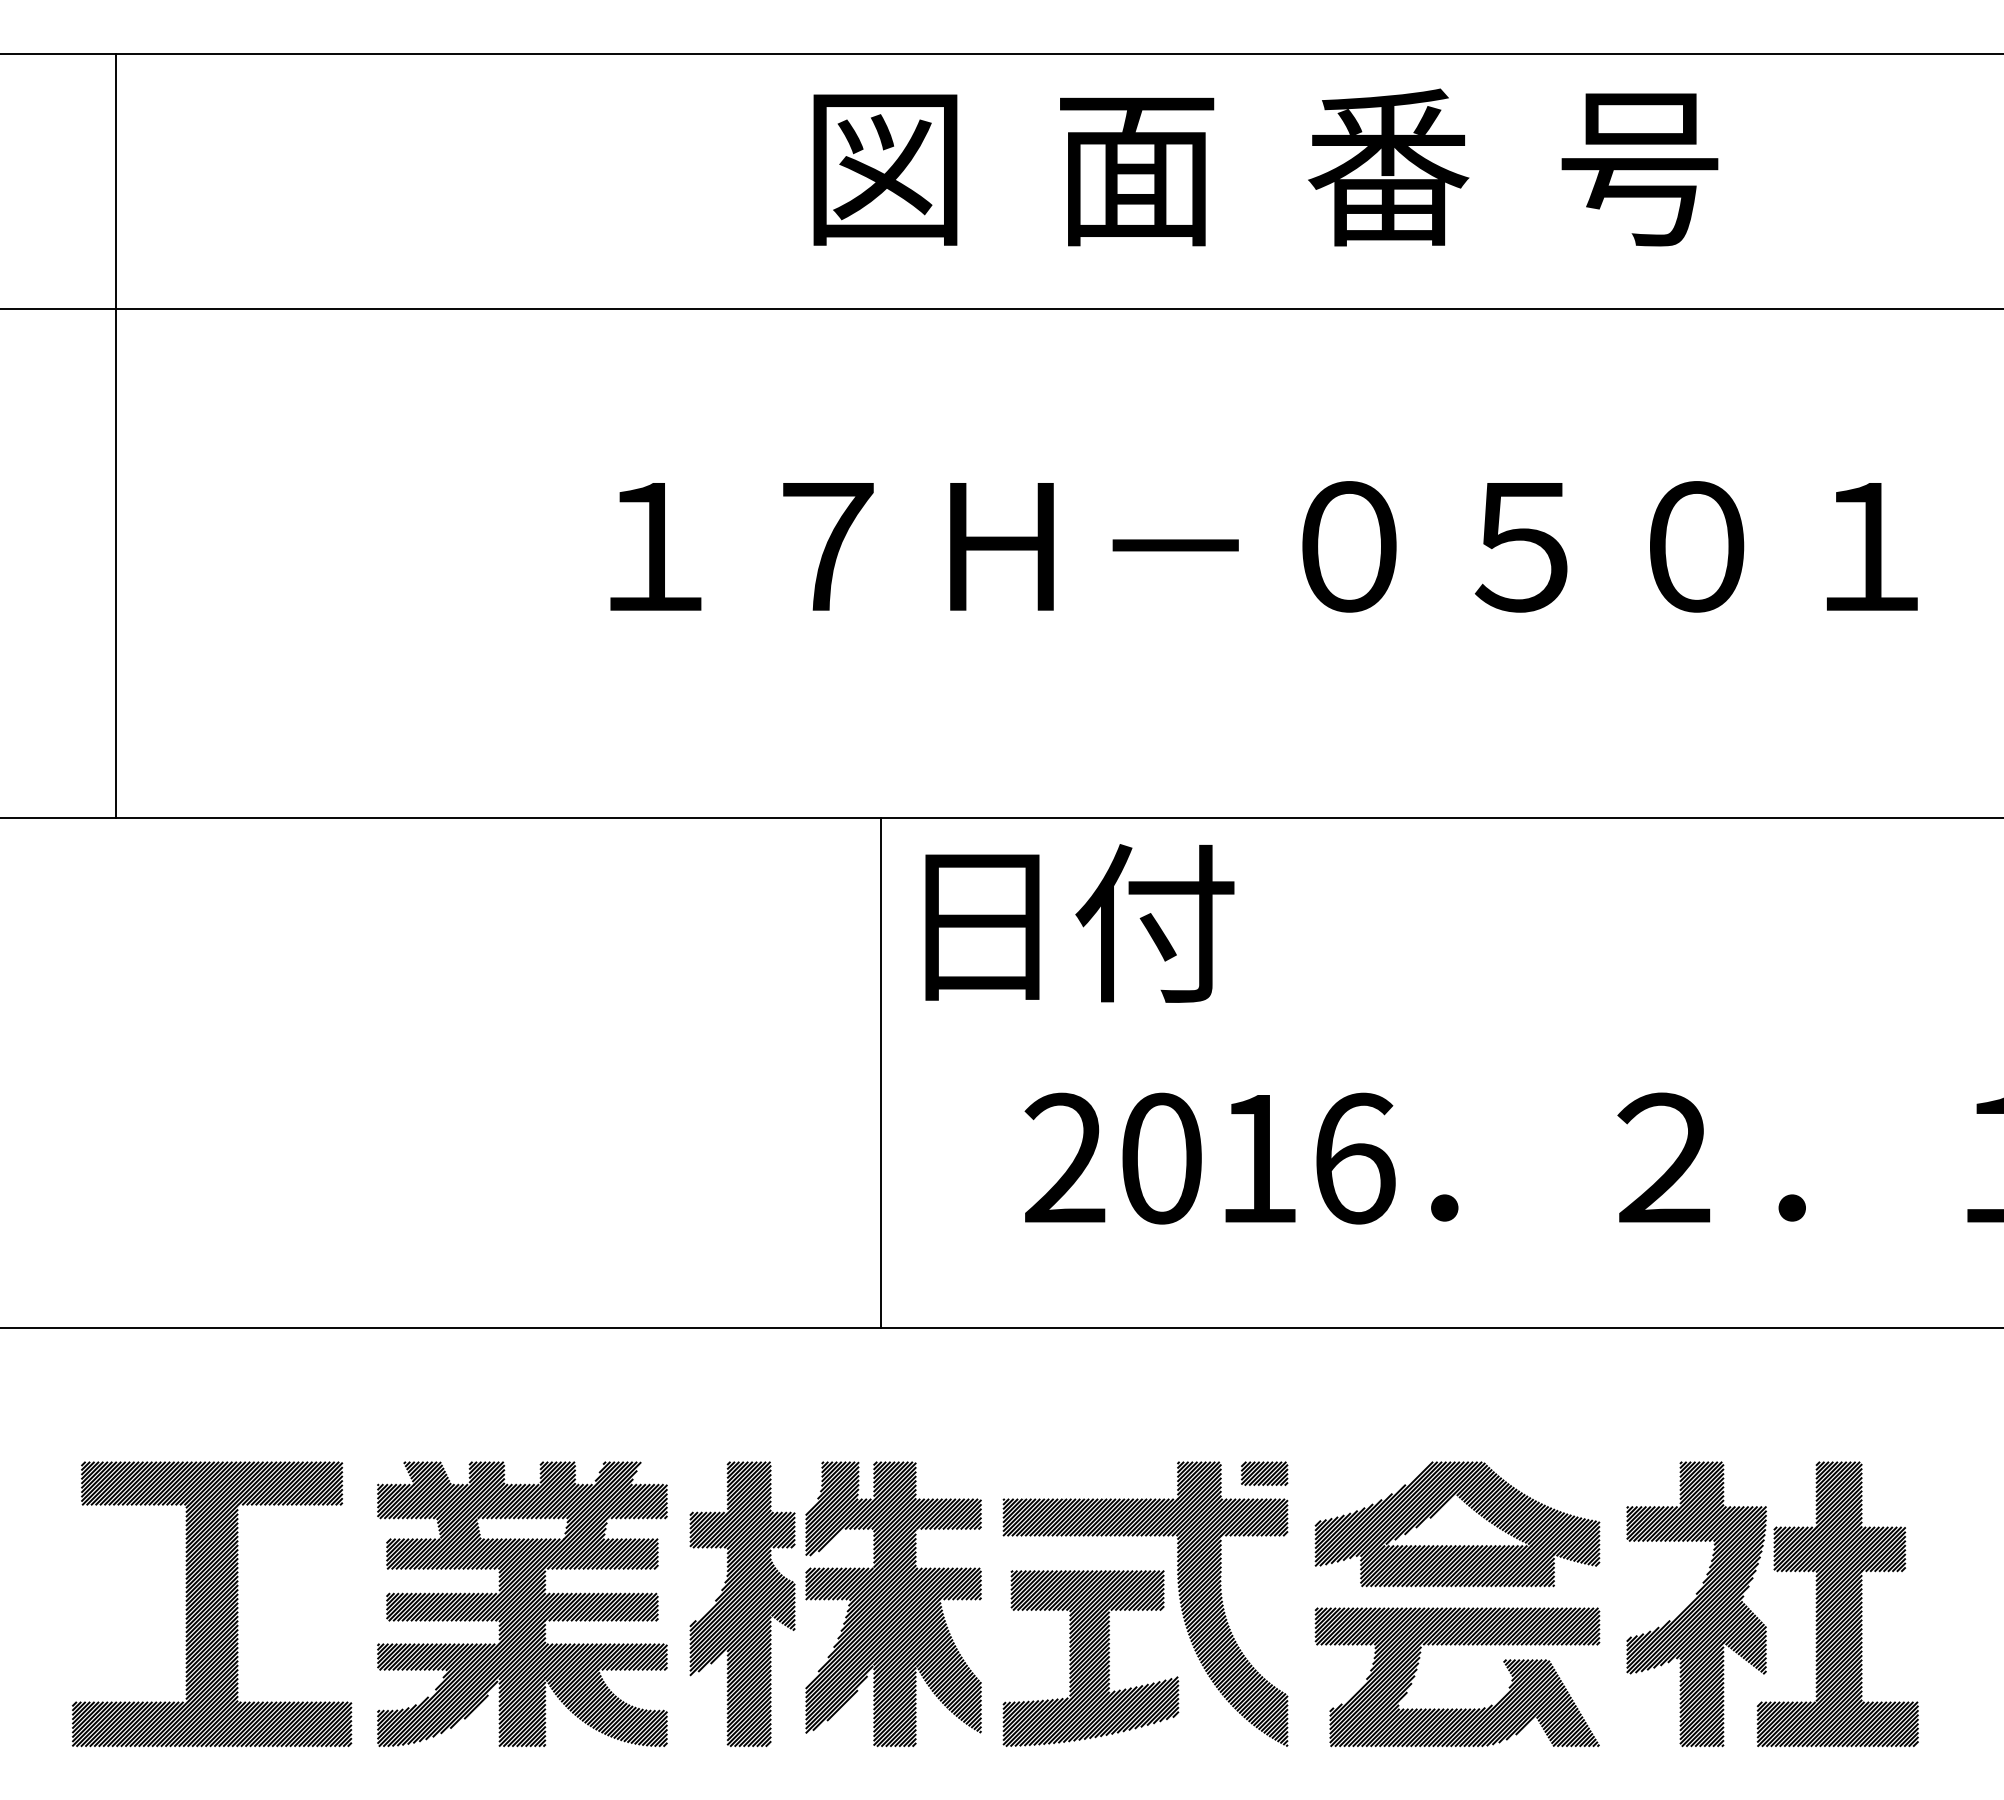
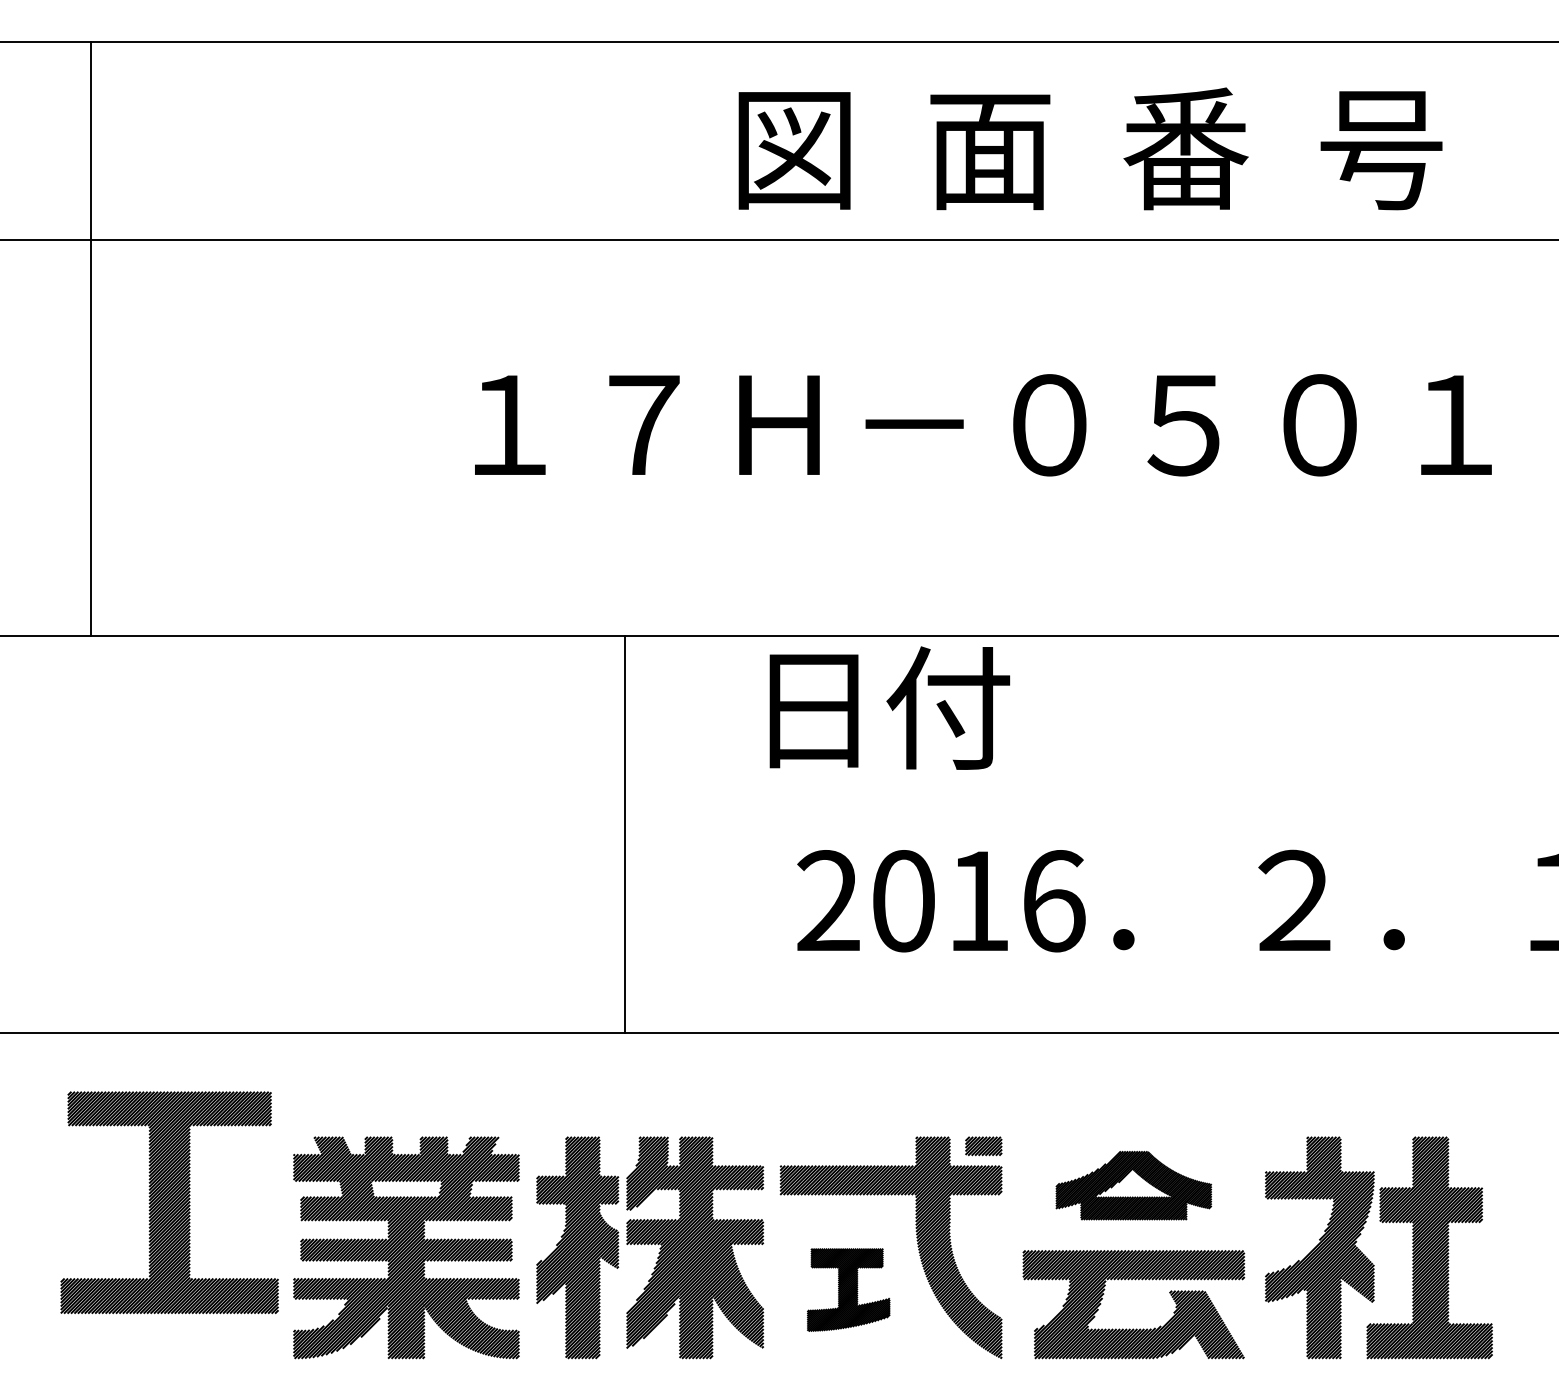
text: (1265, 167) -> (1090, 148), moved
text: (1079, 923) -> (889, 708), moved
line: (880, 1072) -> (625, 834), moved
part: (1457, 1524) -> (1133, 1185), size x0.7
part: (212, 1604) -> (170, 1202), moved
part: (1090, 1658) -> (848, 1290), size x0.6

